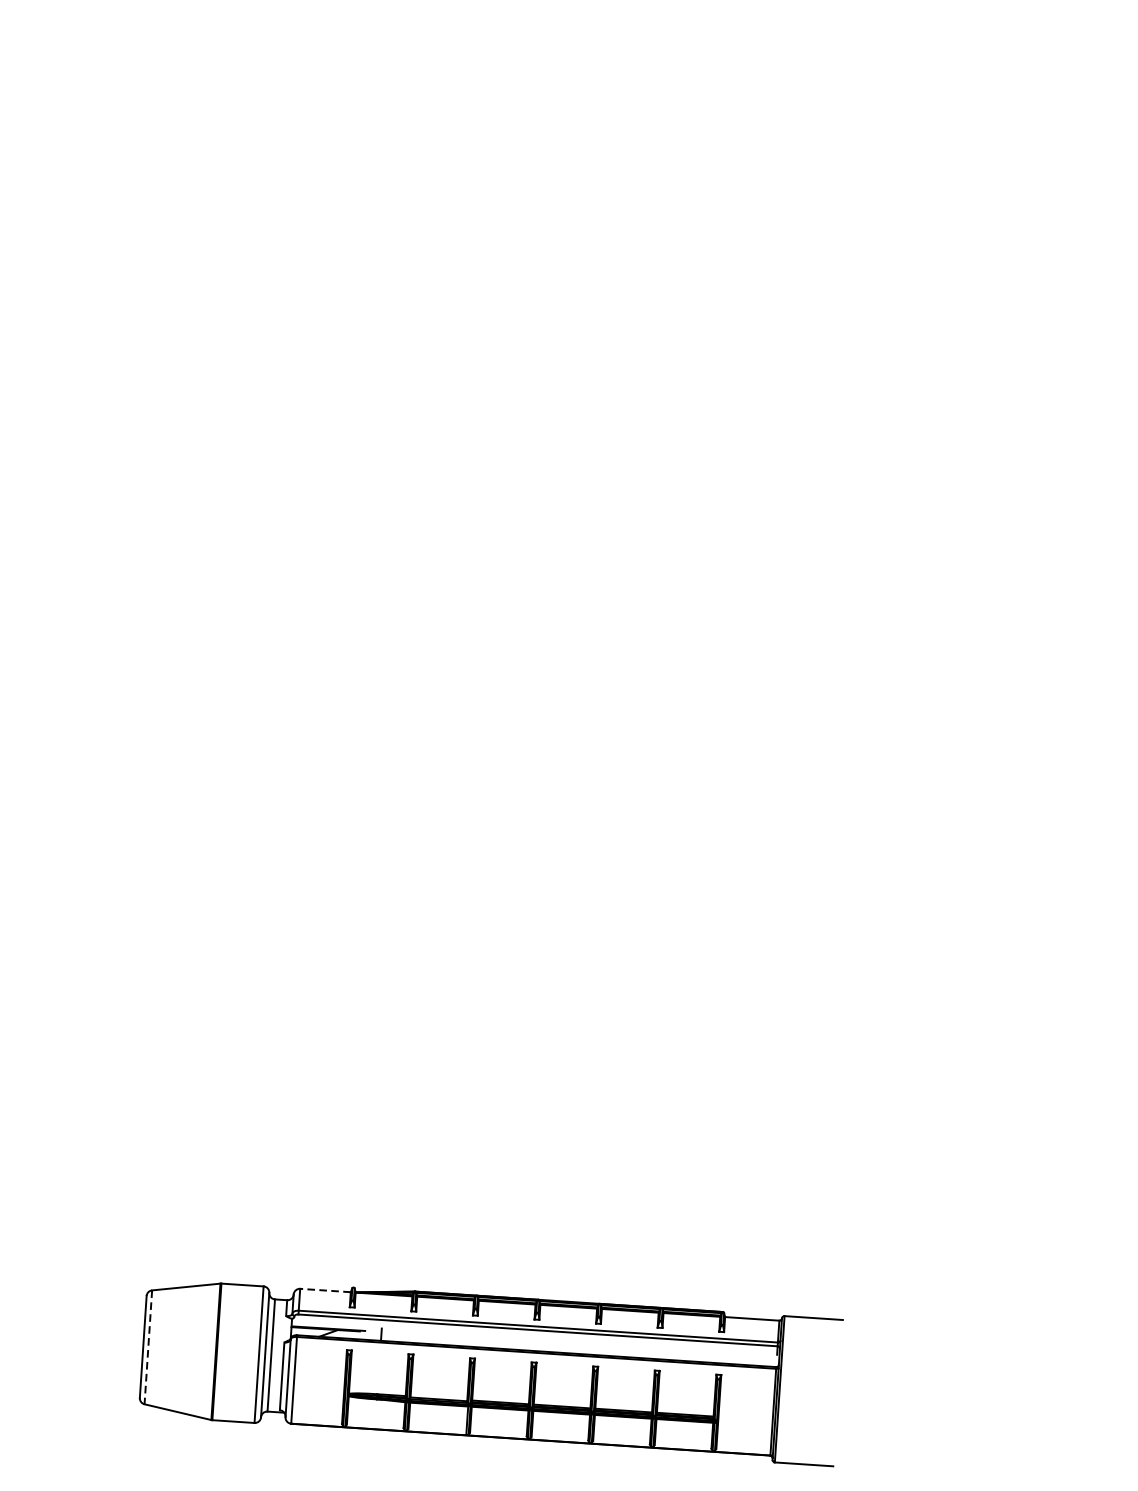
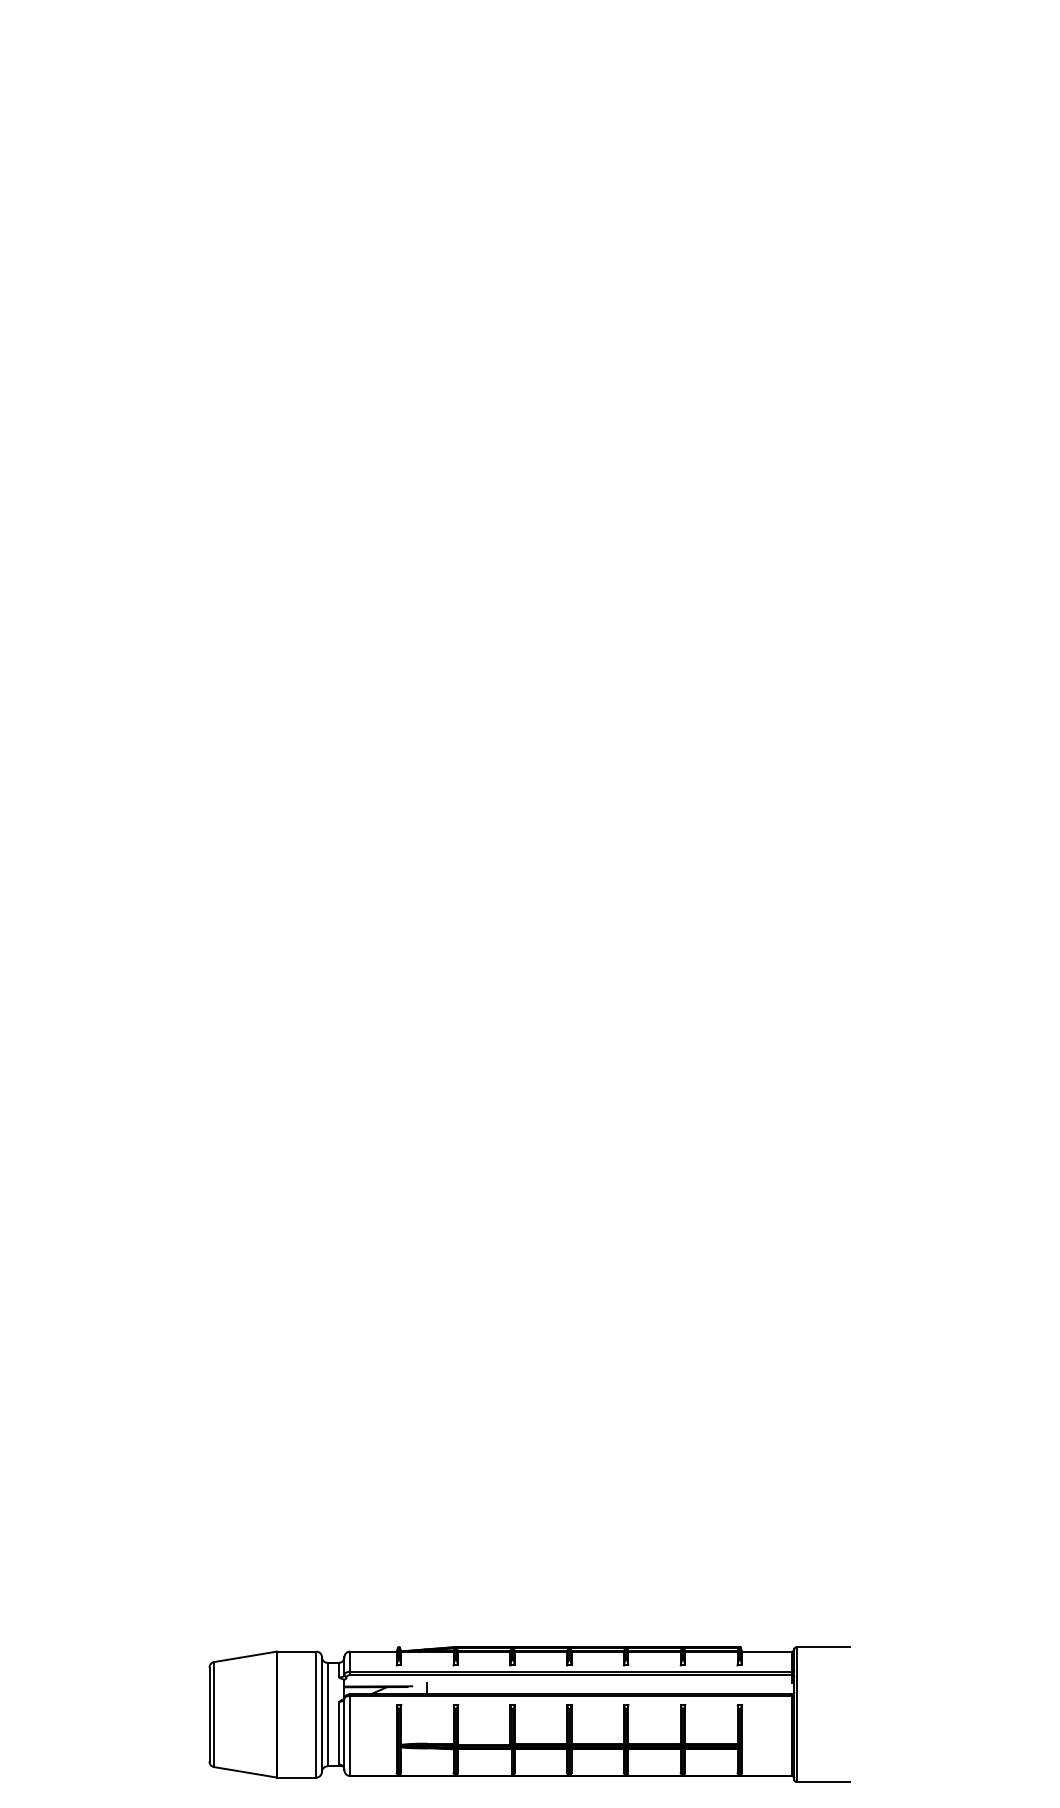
line: (324, 1290) -> (372, 1651), dashed -> solid
line: (148, 1347) -> (214, 1714), dashed -> solid

